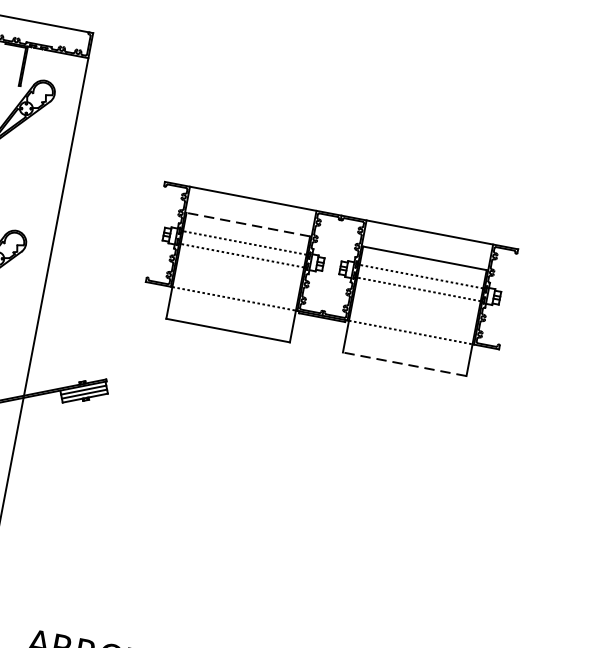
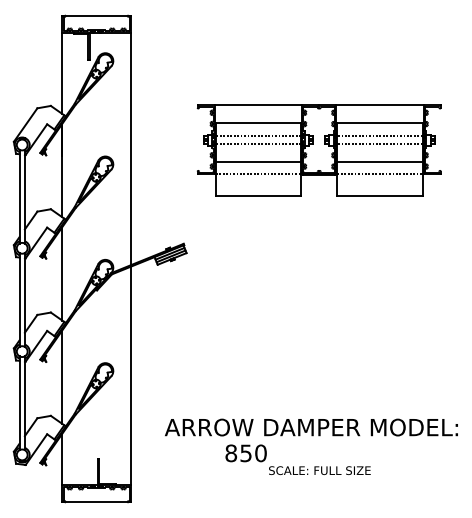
line: (248, 225) -> (258, 123), dashed -> solid
line: (236, 280) -> (257, 161), added
line: (413, 314) -> (379, 161), added
line: (404, 363) -> (379, 195), dashed -> solid

